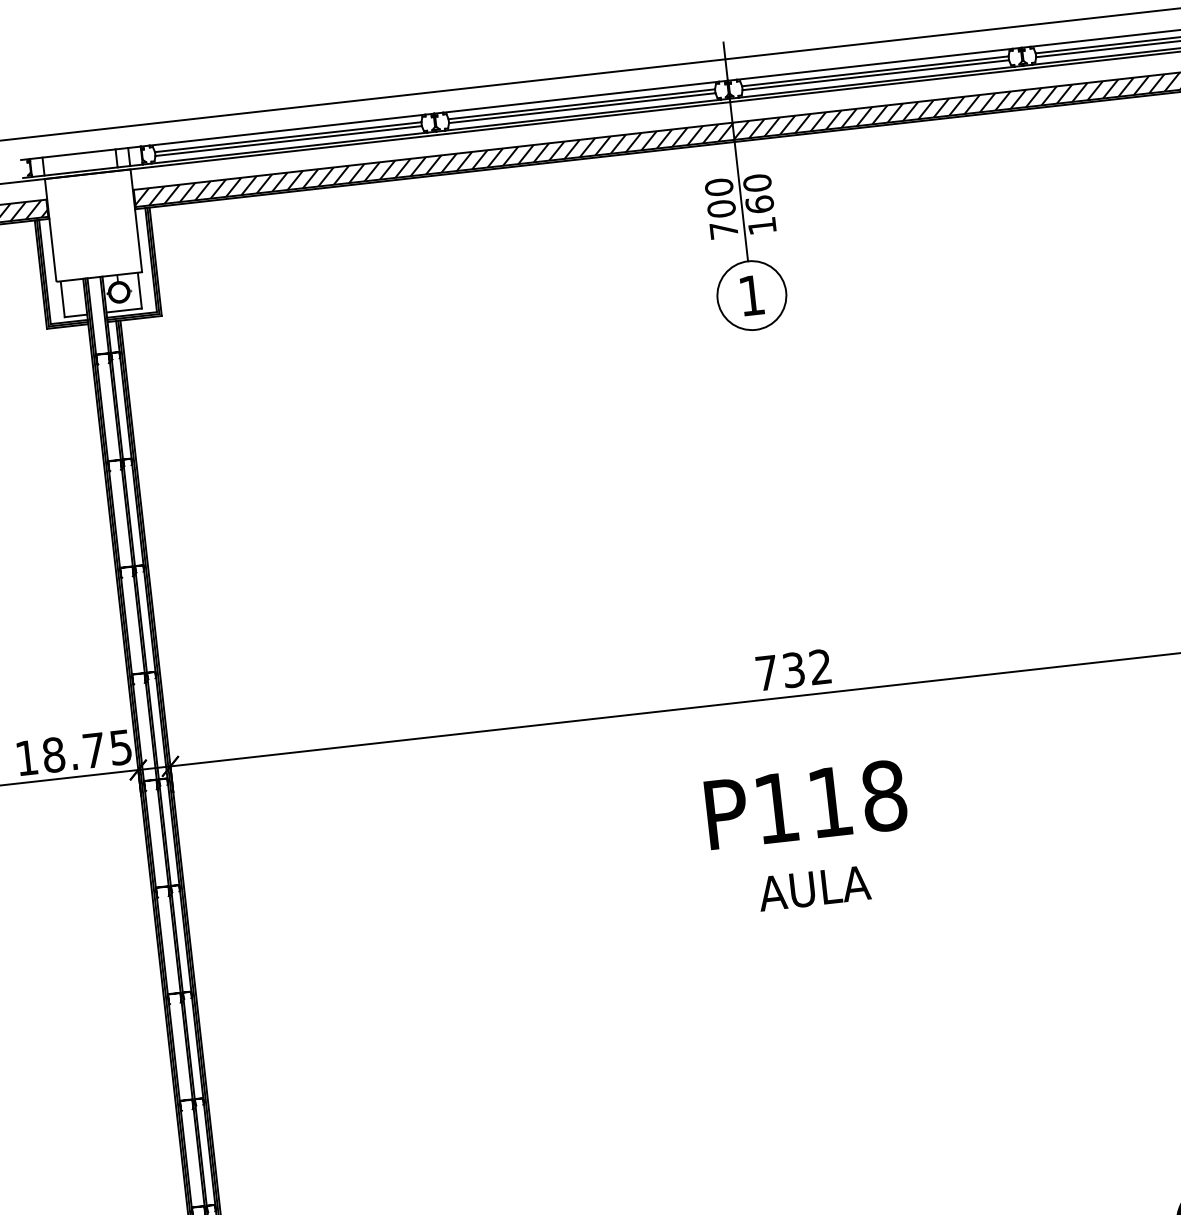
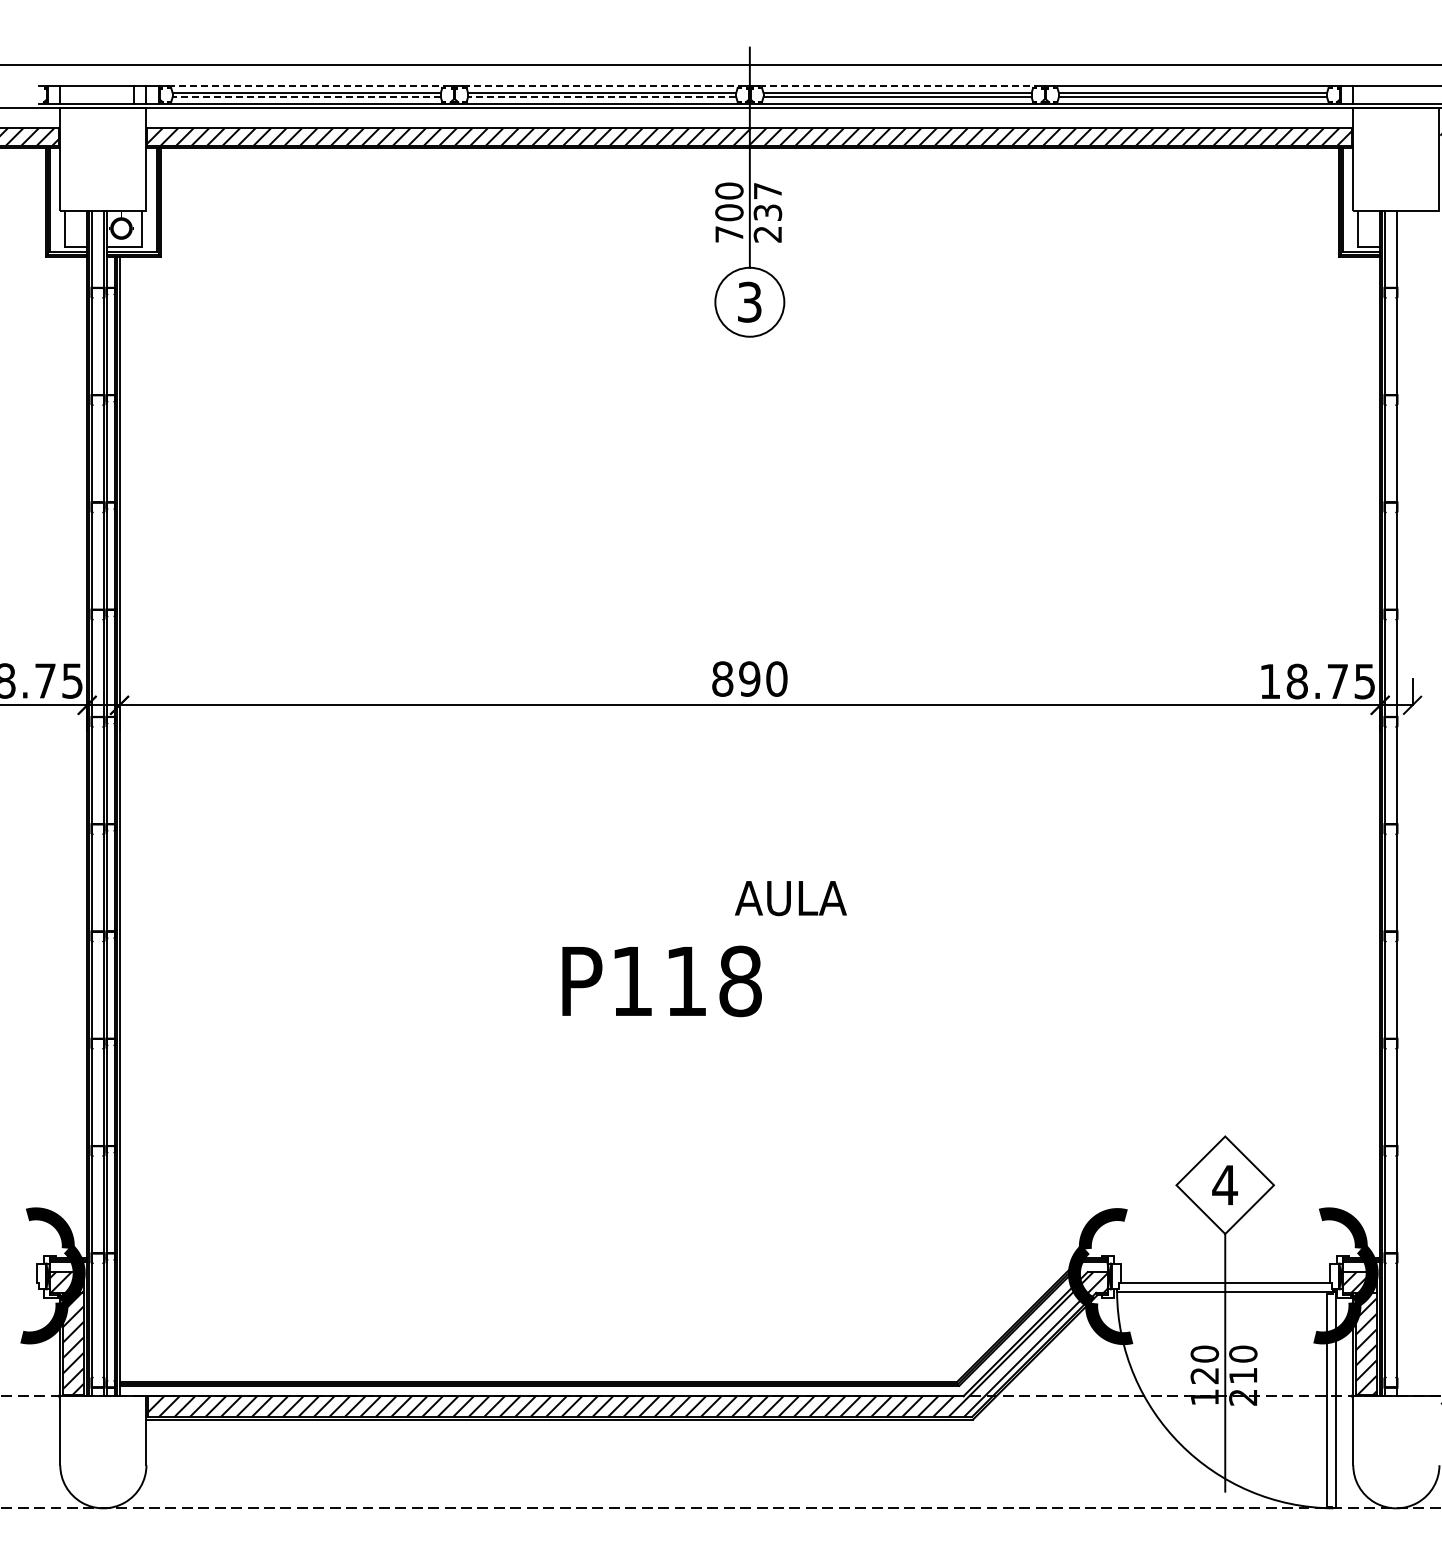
line: (874, 64) -> (897, 86), solid -> dashed
line: (581, 97) -> (602, 86), solid -> dashed
line: (581, 108) -> (601, 97), solid -> dashed
line: (287, 130) -> (306, 86), solid -> dashed
line: (288, 141) -> (306, 97), solid -> dashed
text: (759, 204) -> (767, 212), 160 -> 237
text: (751, 294) -> (749, 301), 1 -> 3
text: (793, 669) -> (749, 678), 732 -> 890
text: (805, 805) -> (661, 981), moved
text: (814, 888) -> (790, 898), moved

